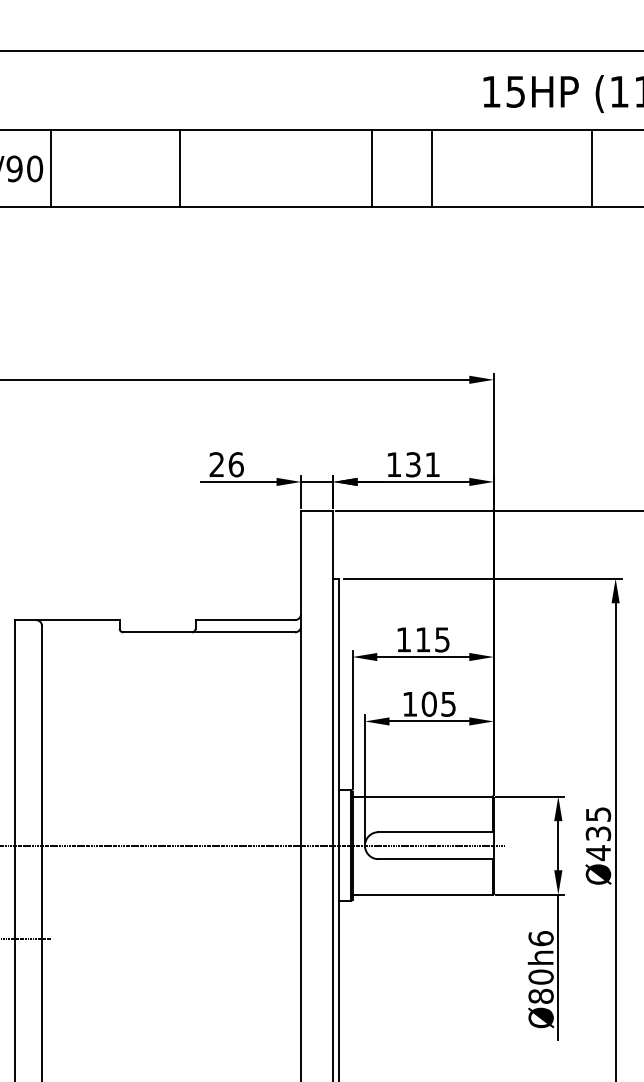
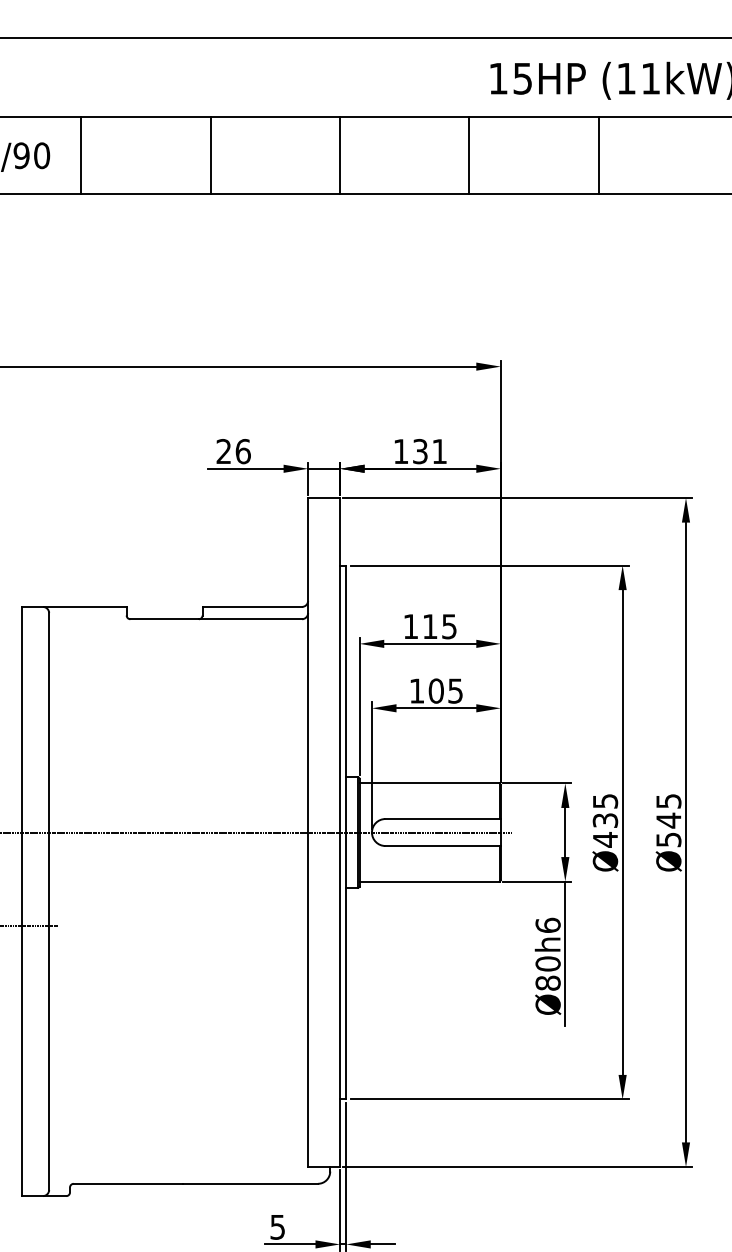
line: (51, 168) -> (81, 155), moved
line: (179, 168) -> (210, 155), moved
line: (372, 168) -> (340, 155), moved
line: (432, 168) -> (469, 155), moved

